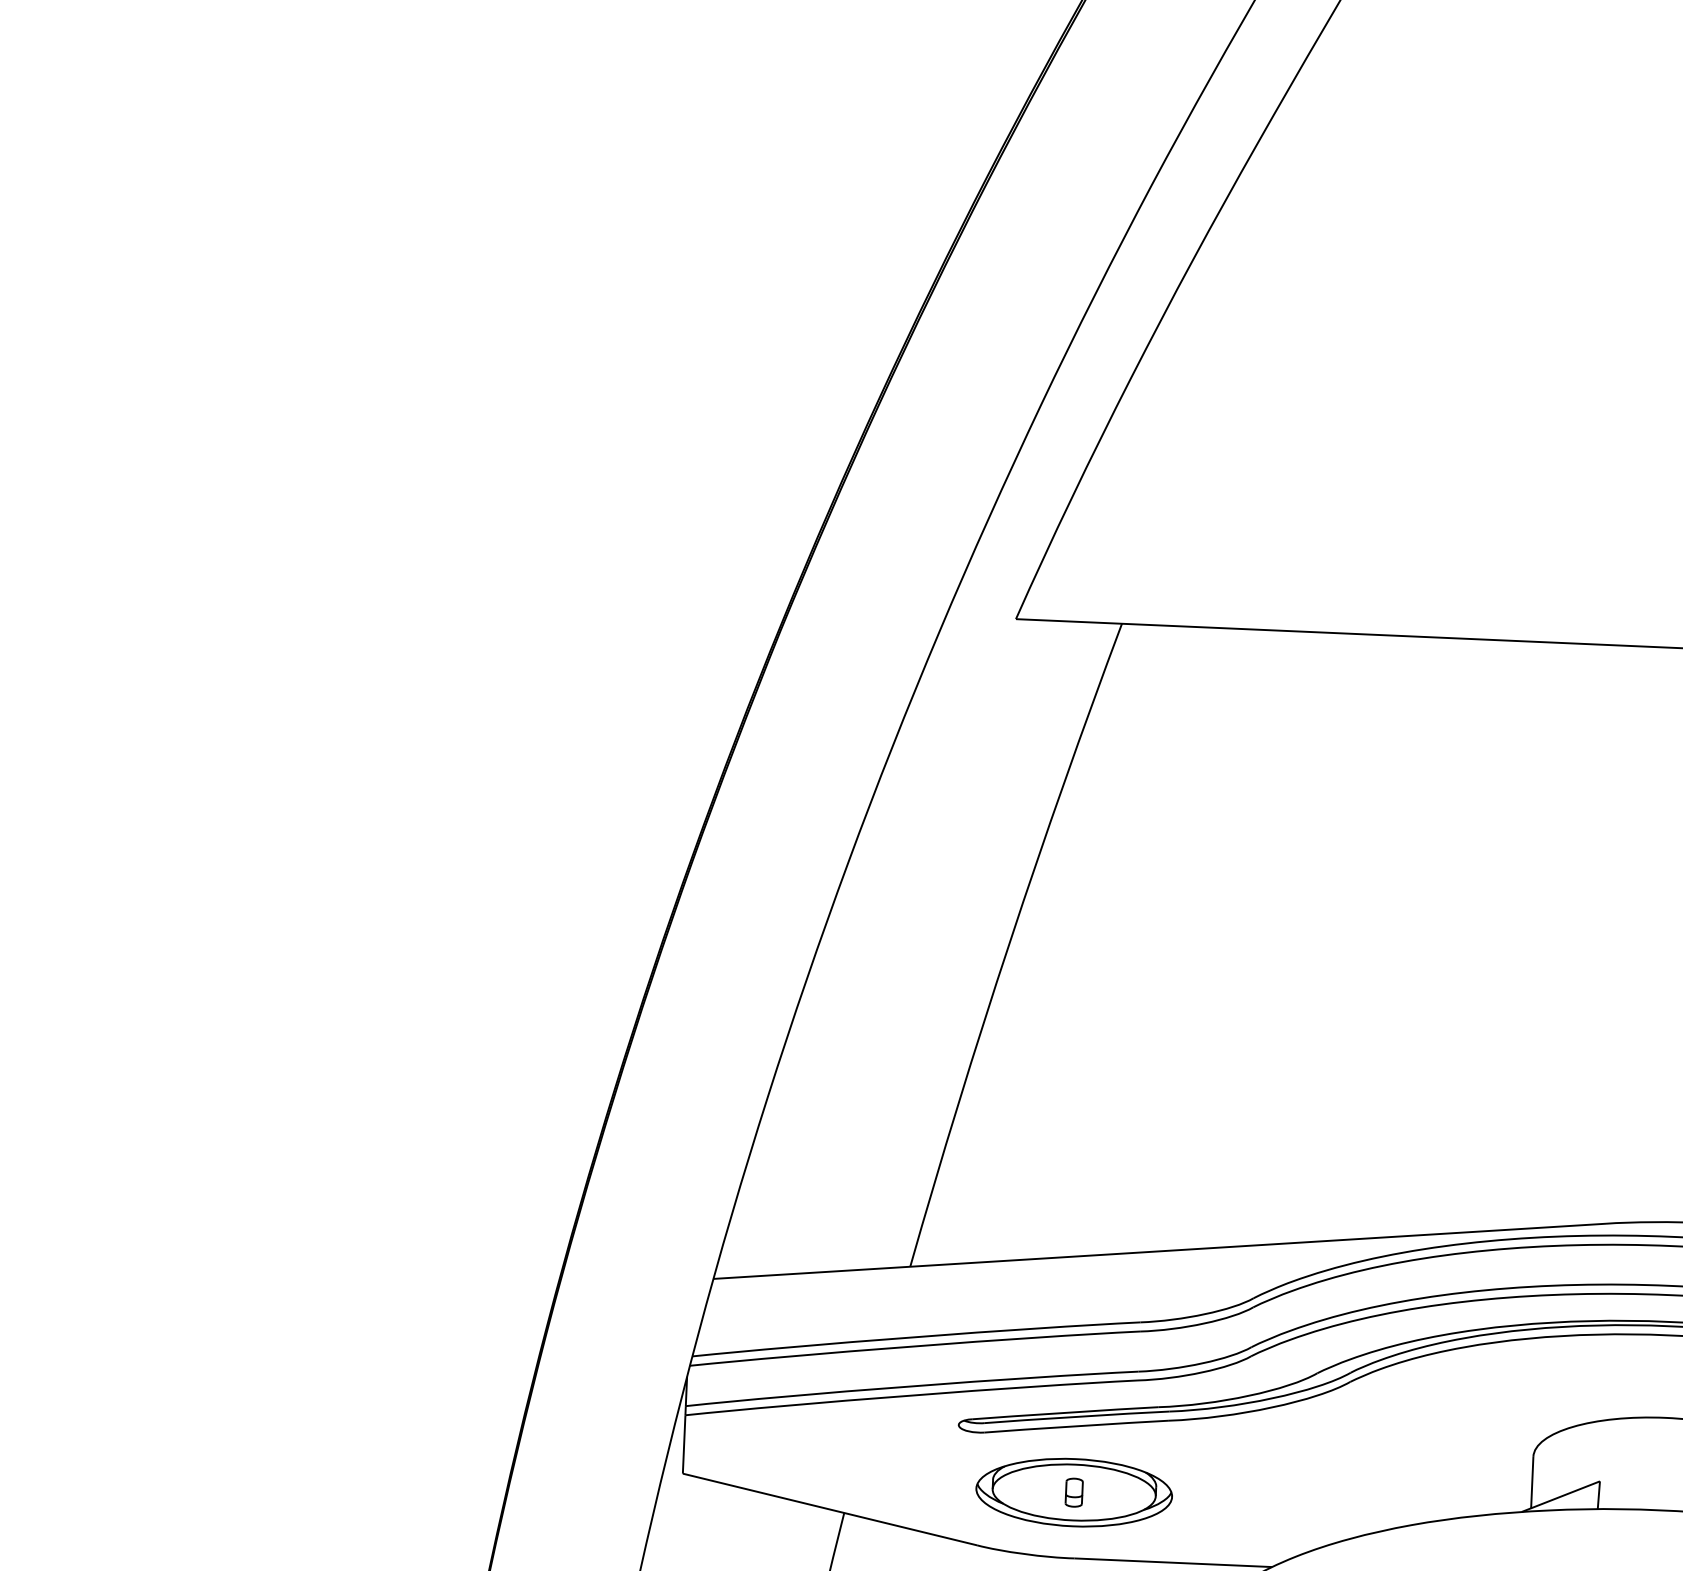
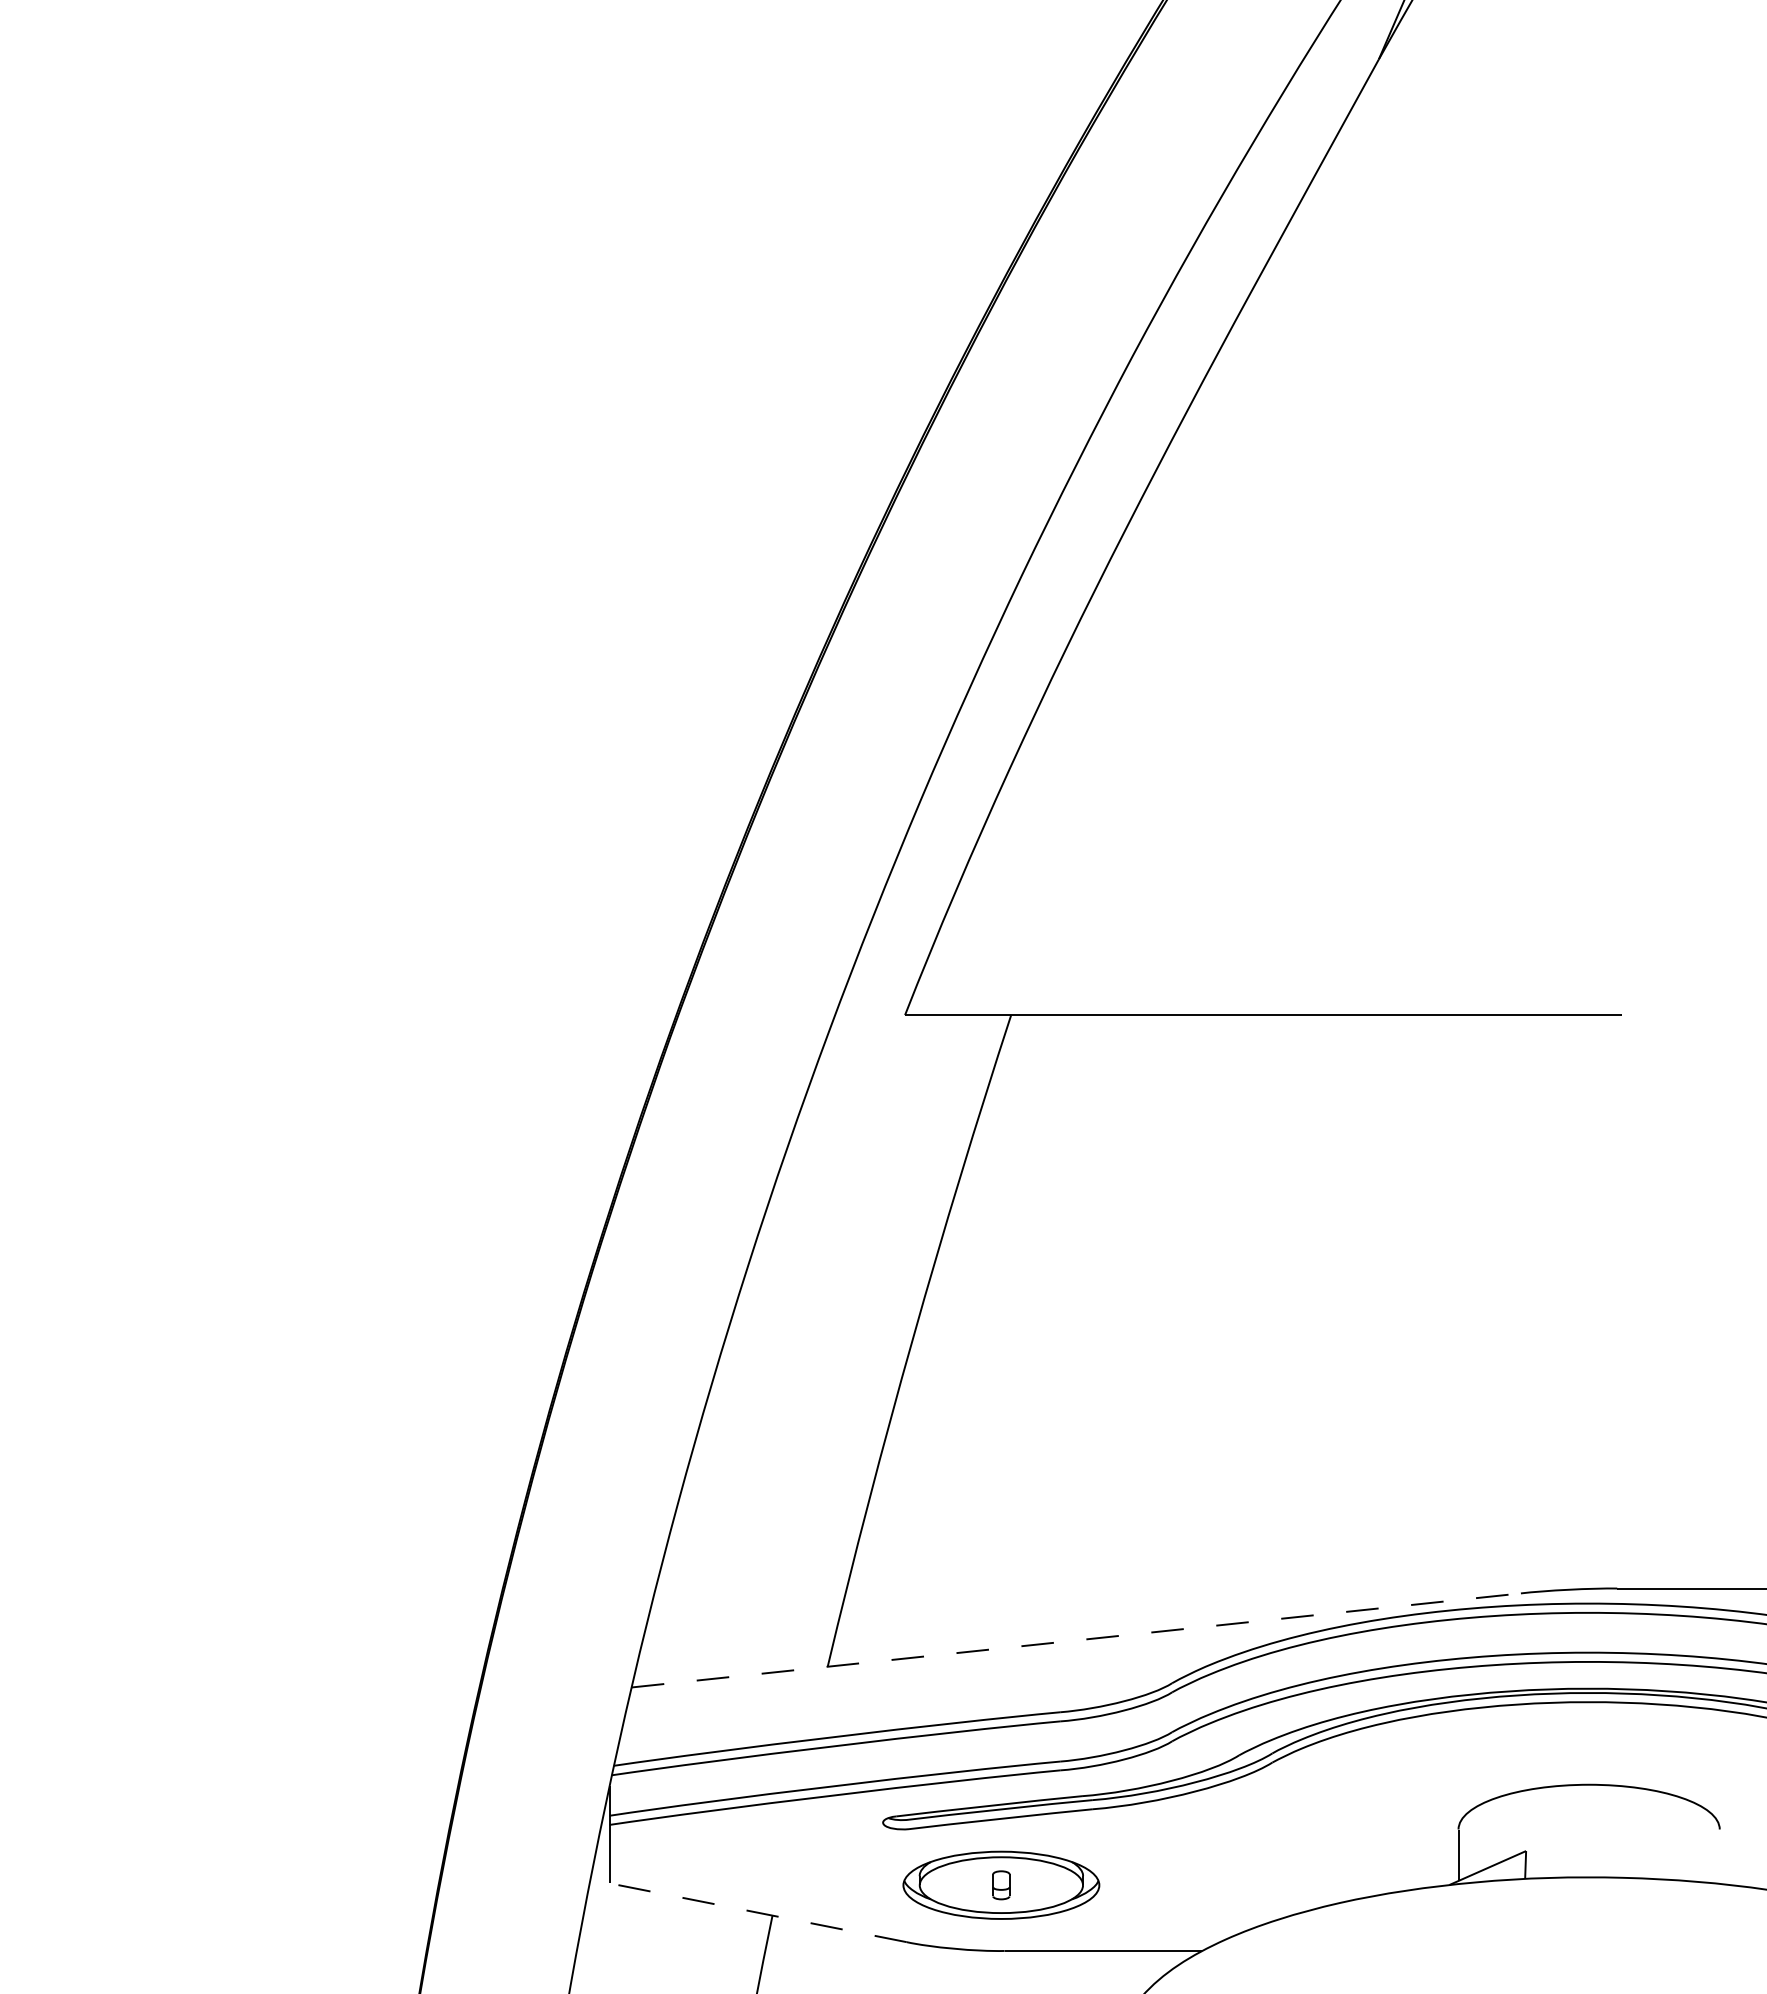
line: (1159, 1251) -> (1076, 1640), solid -> dashed
line: (829, 1509) -> (757, 1912), solid -> dashed

